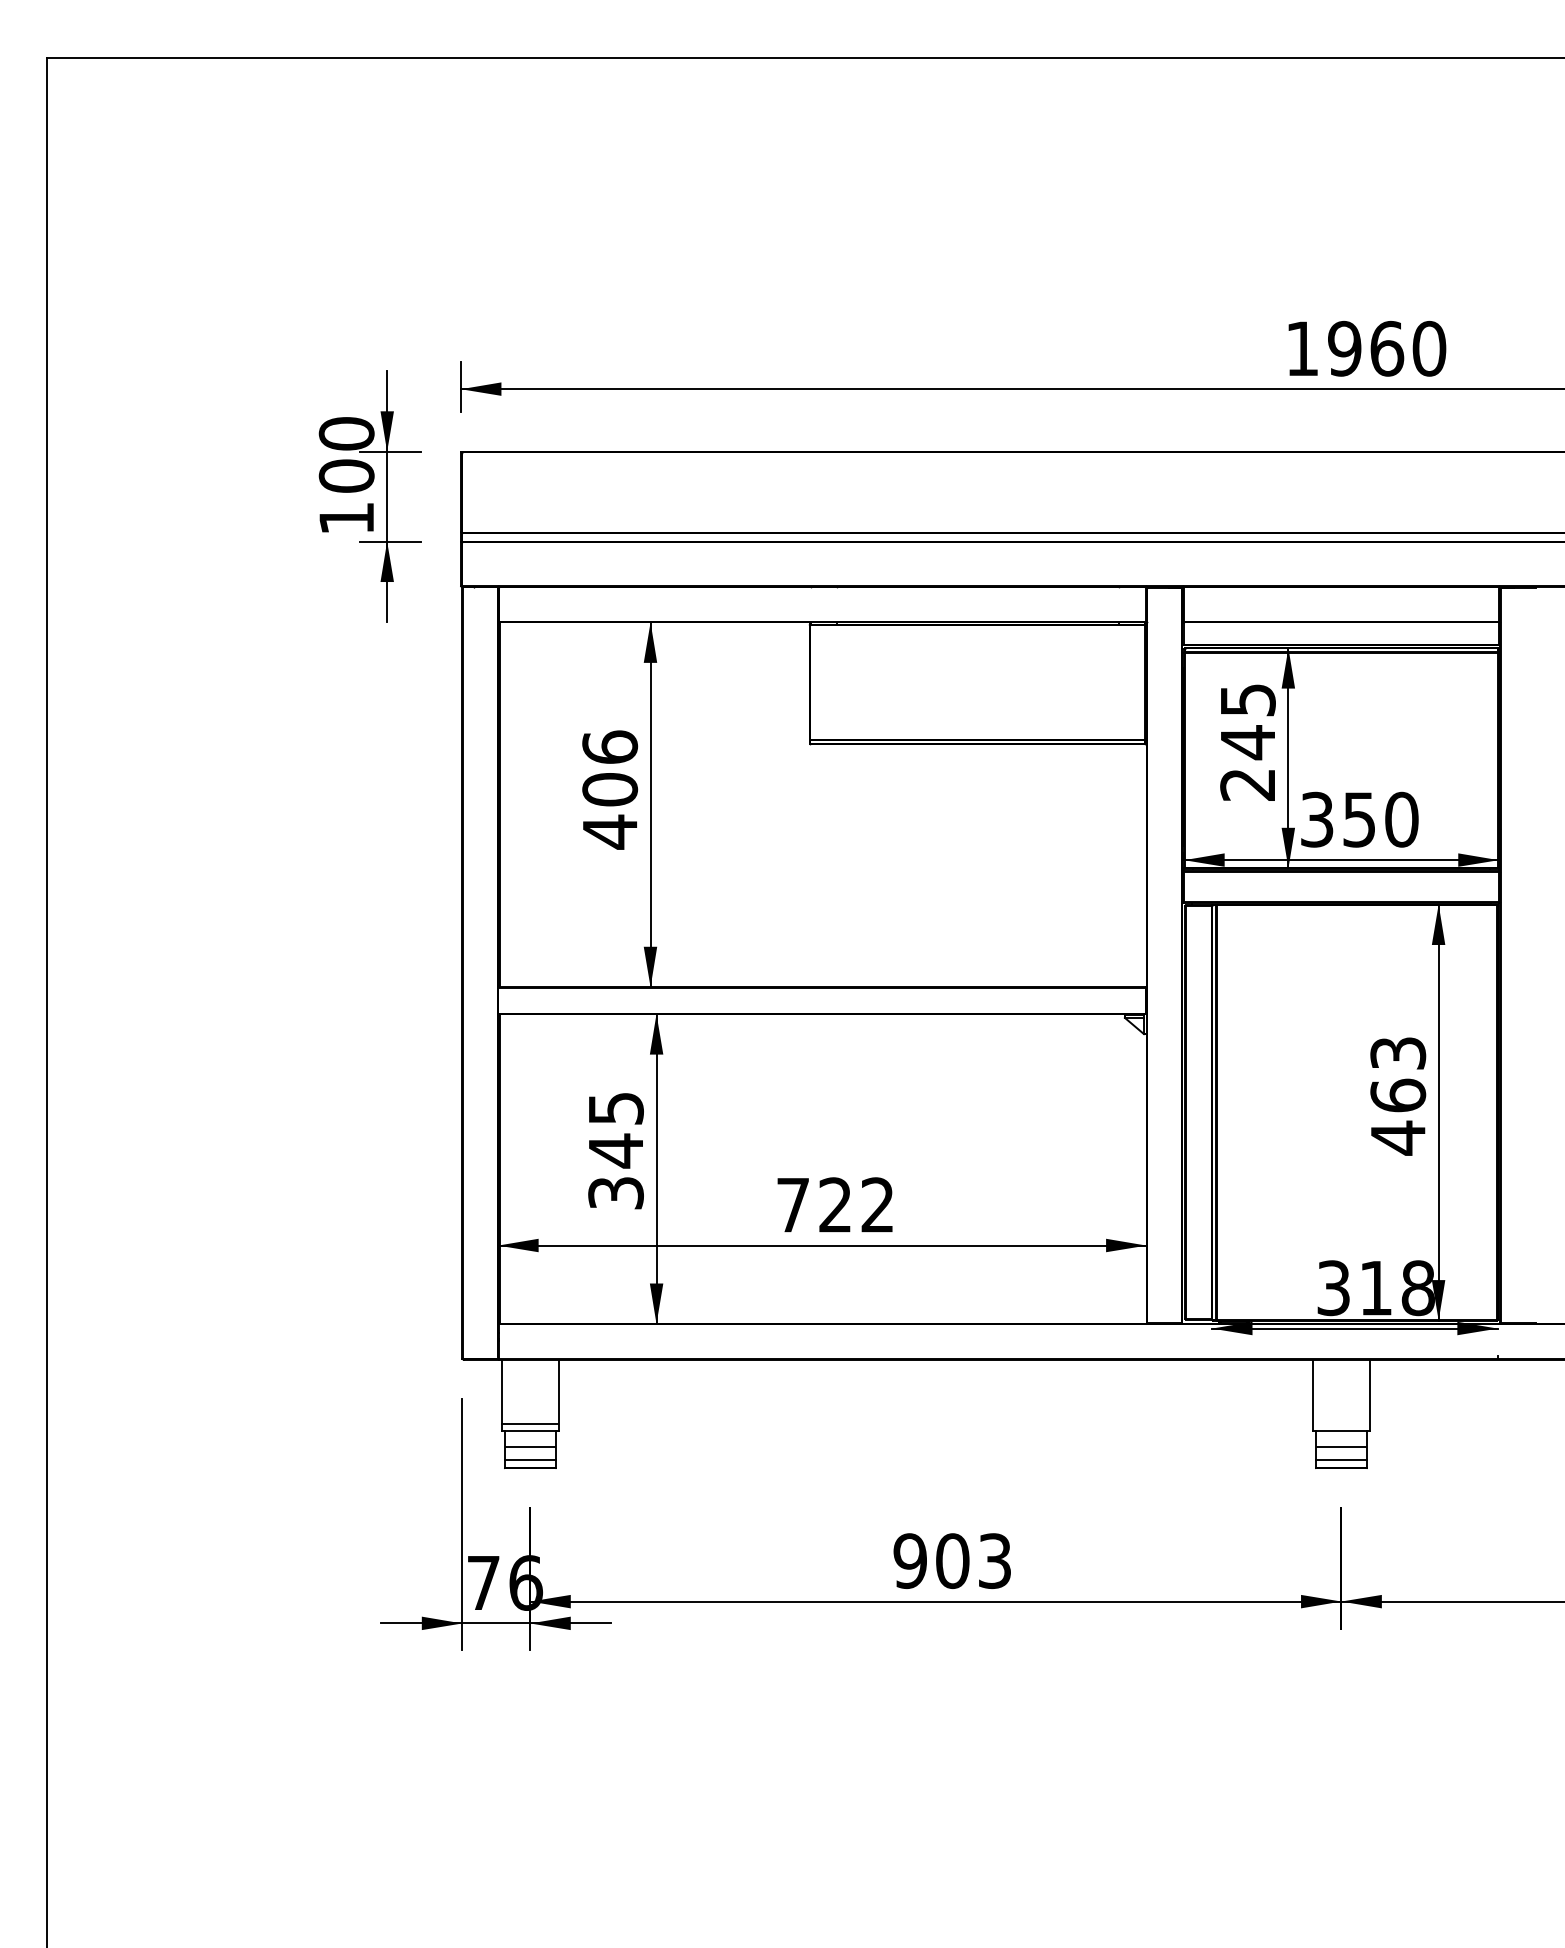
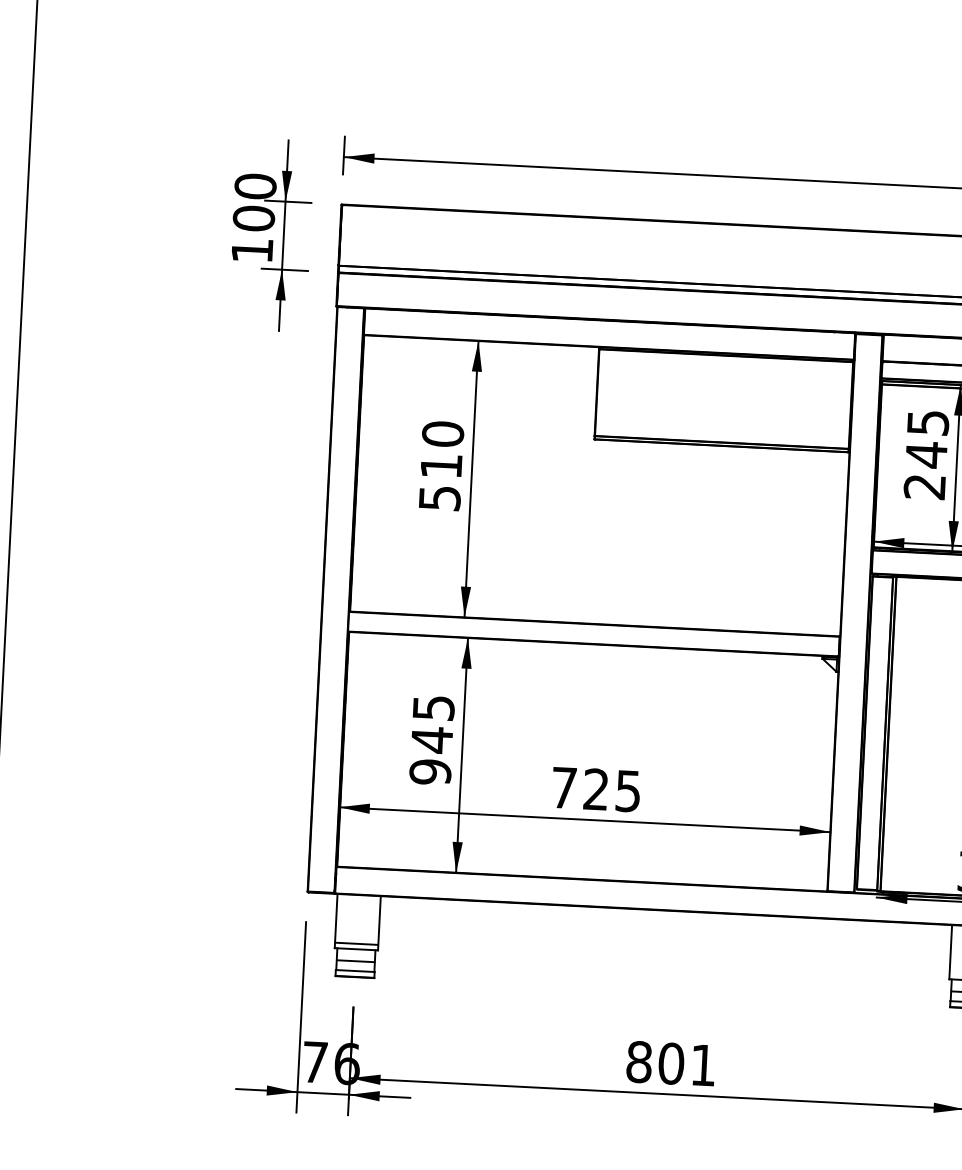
text: (610, 789) -> (441, 466), 406 -> 510
text: (615, 1193) -> (430, 772), 345 -> 945
text: (877, 1205) -> (628, 791), 722 -> 725
text: (951, 1561) -> (670, 1063), 903 -> 801

